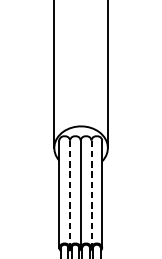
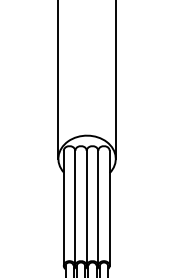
line: (70, 194) -> (75, 208), dashed -> solid
line: (91, 194) -> (98, 208), dashed -> solid

